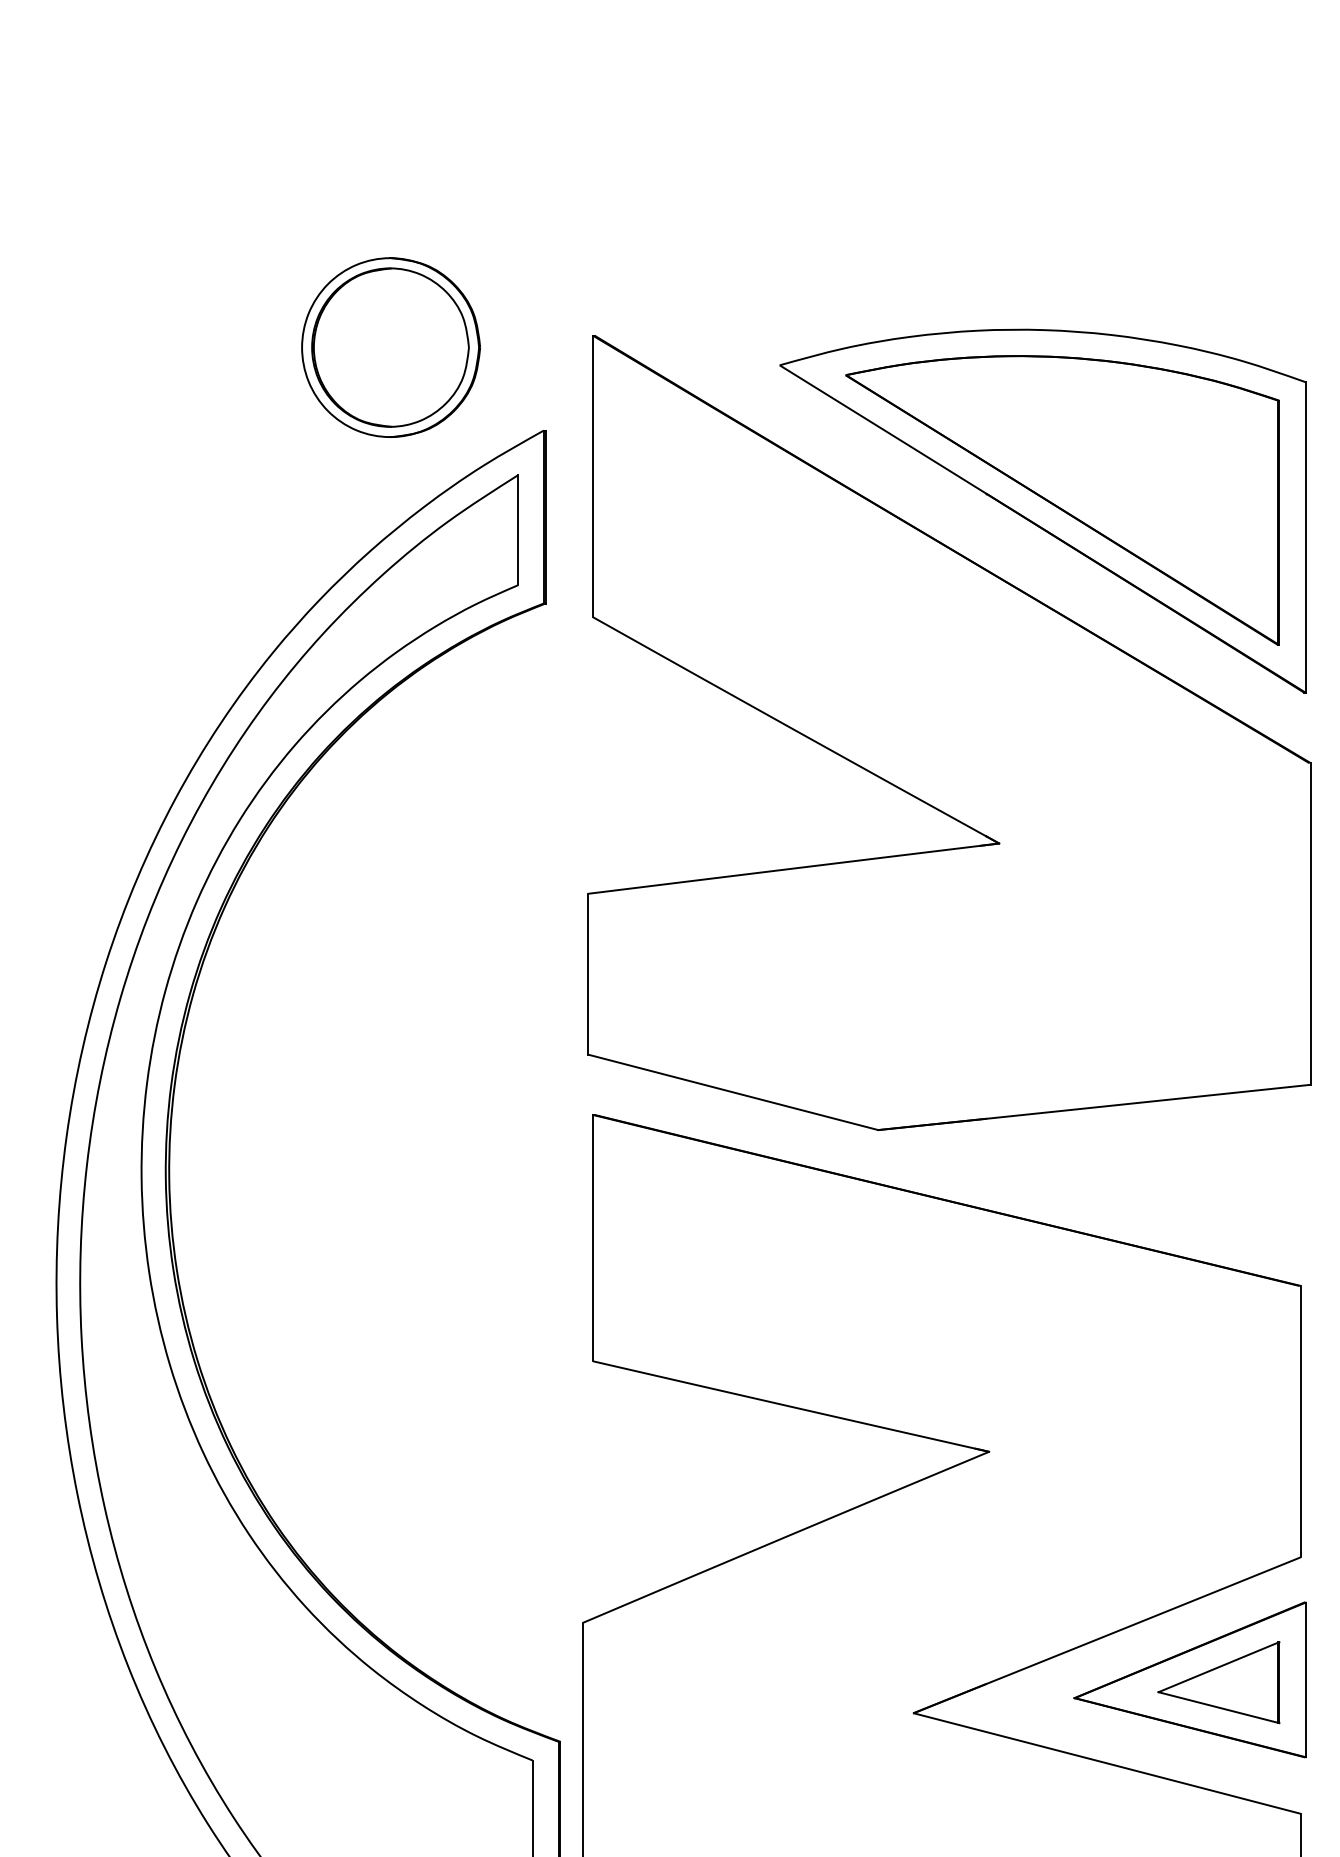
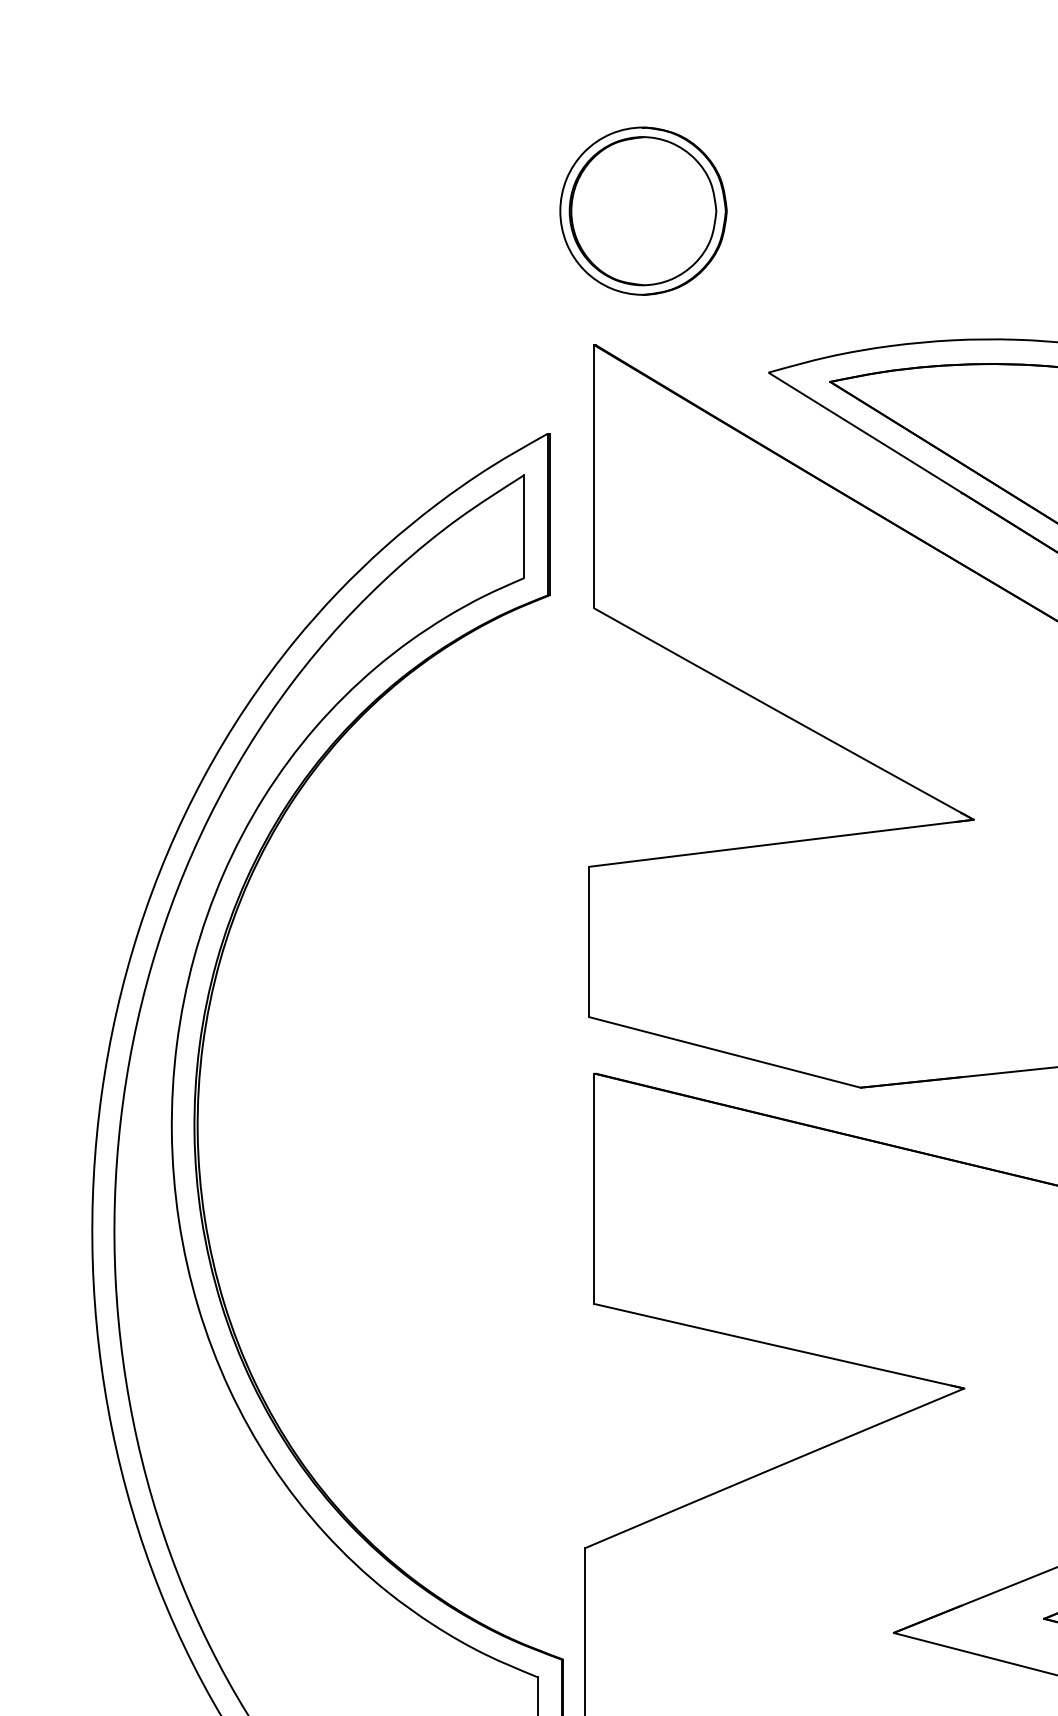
part: (391, 347) -> (643, 211), moved

